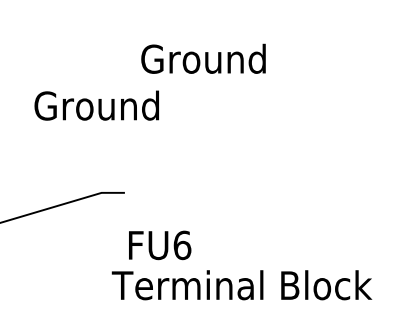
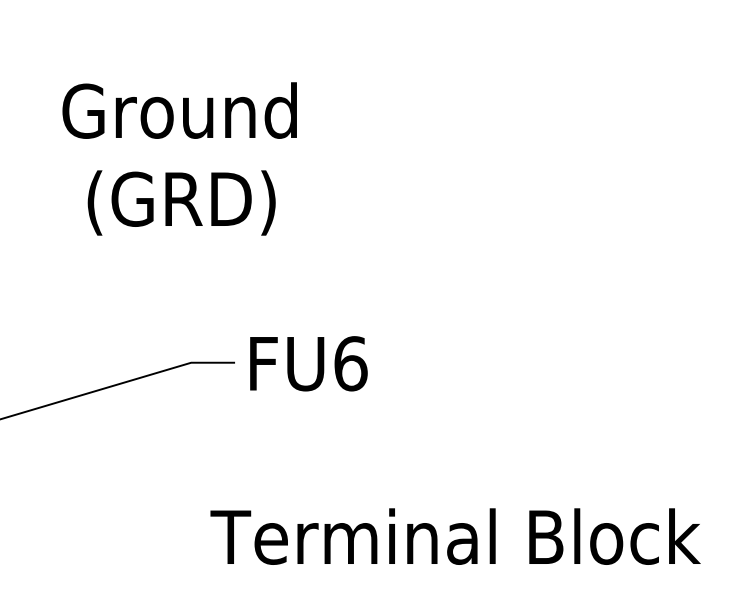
text: (203, 58) -> (179, 109), moved
text: (96, 107) -> (181, 202), Ground -> (GRD)
text: (160, 245) -> (309, 363), moved

